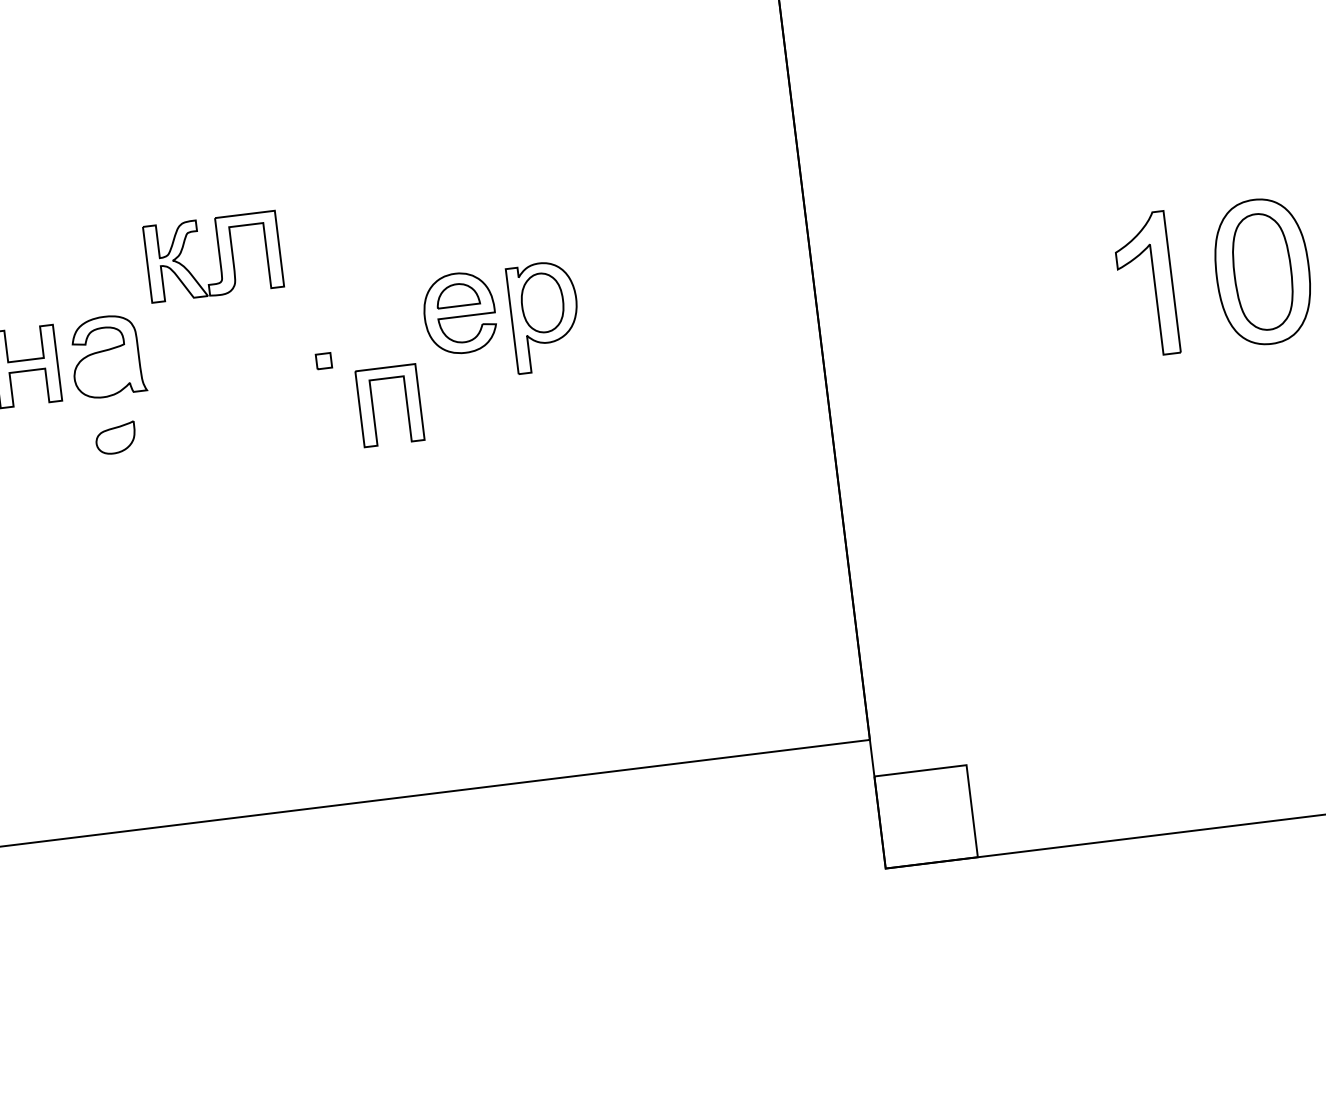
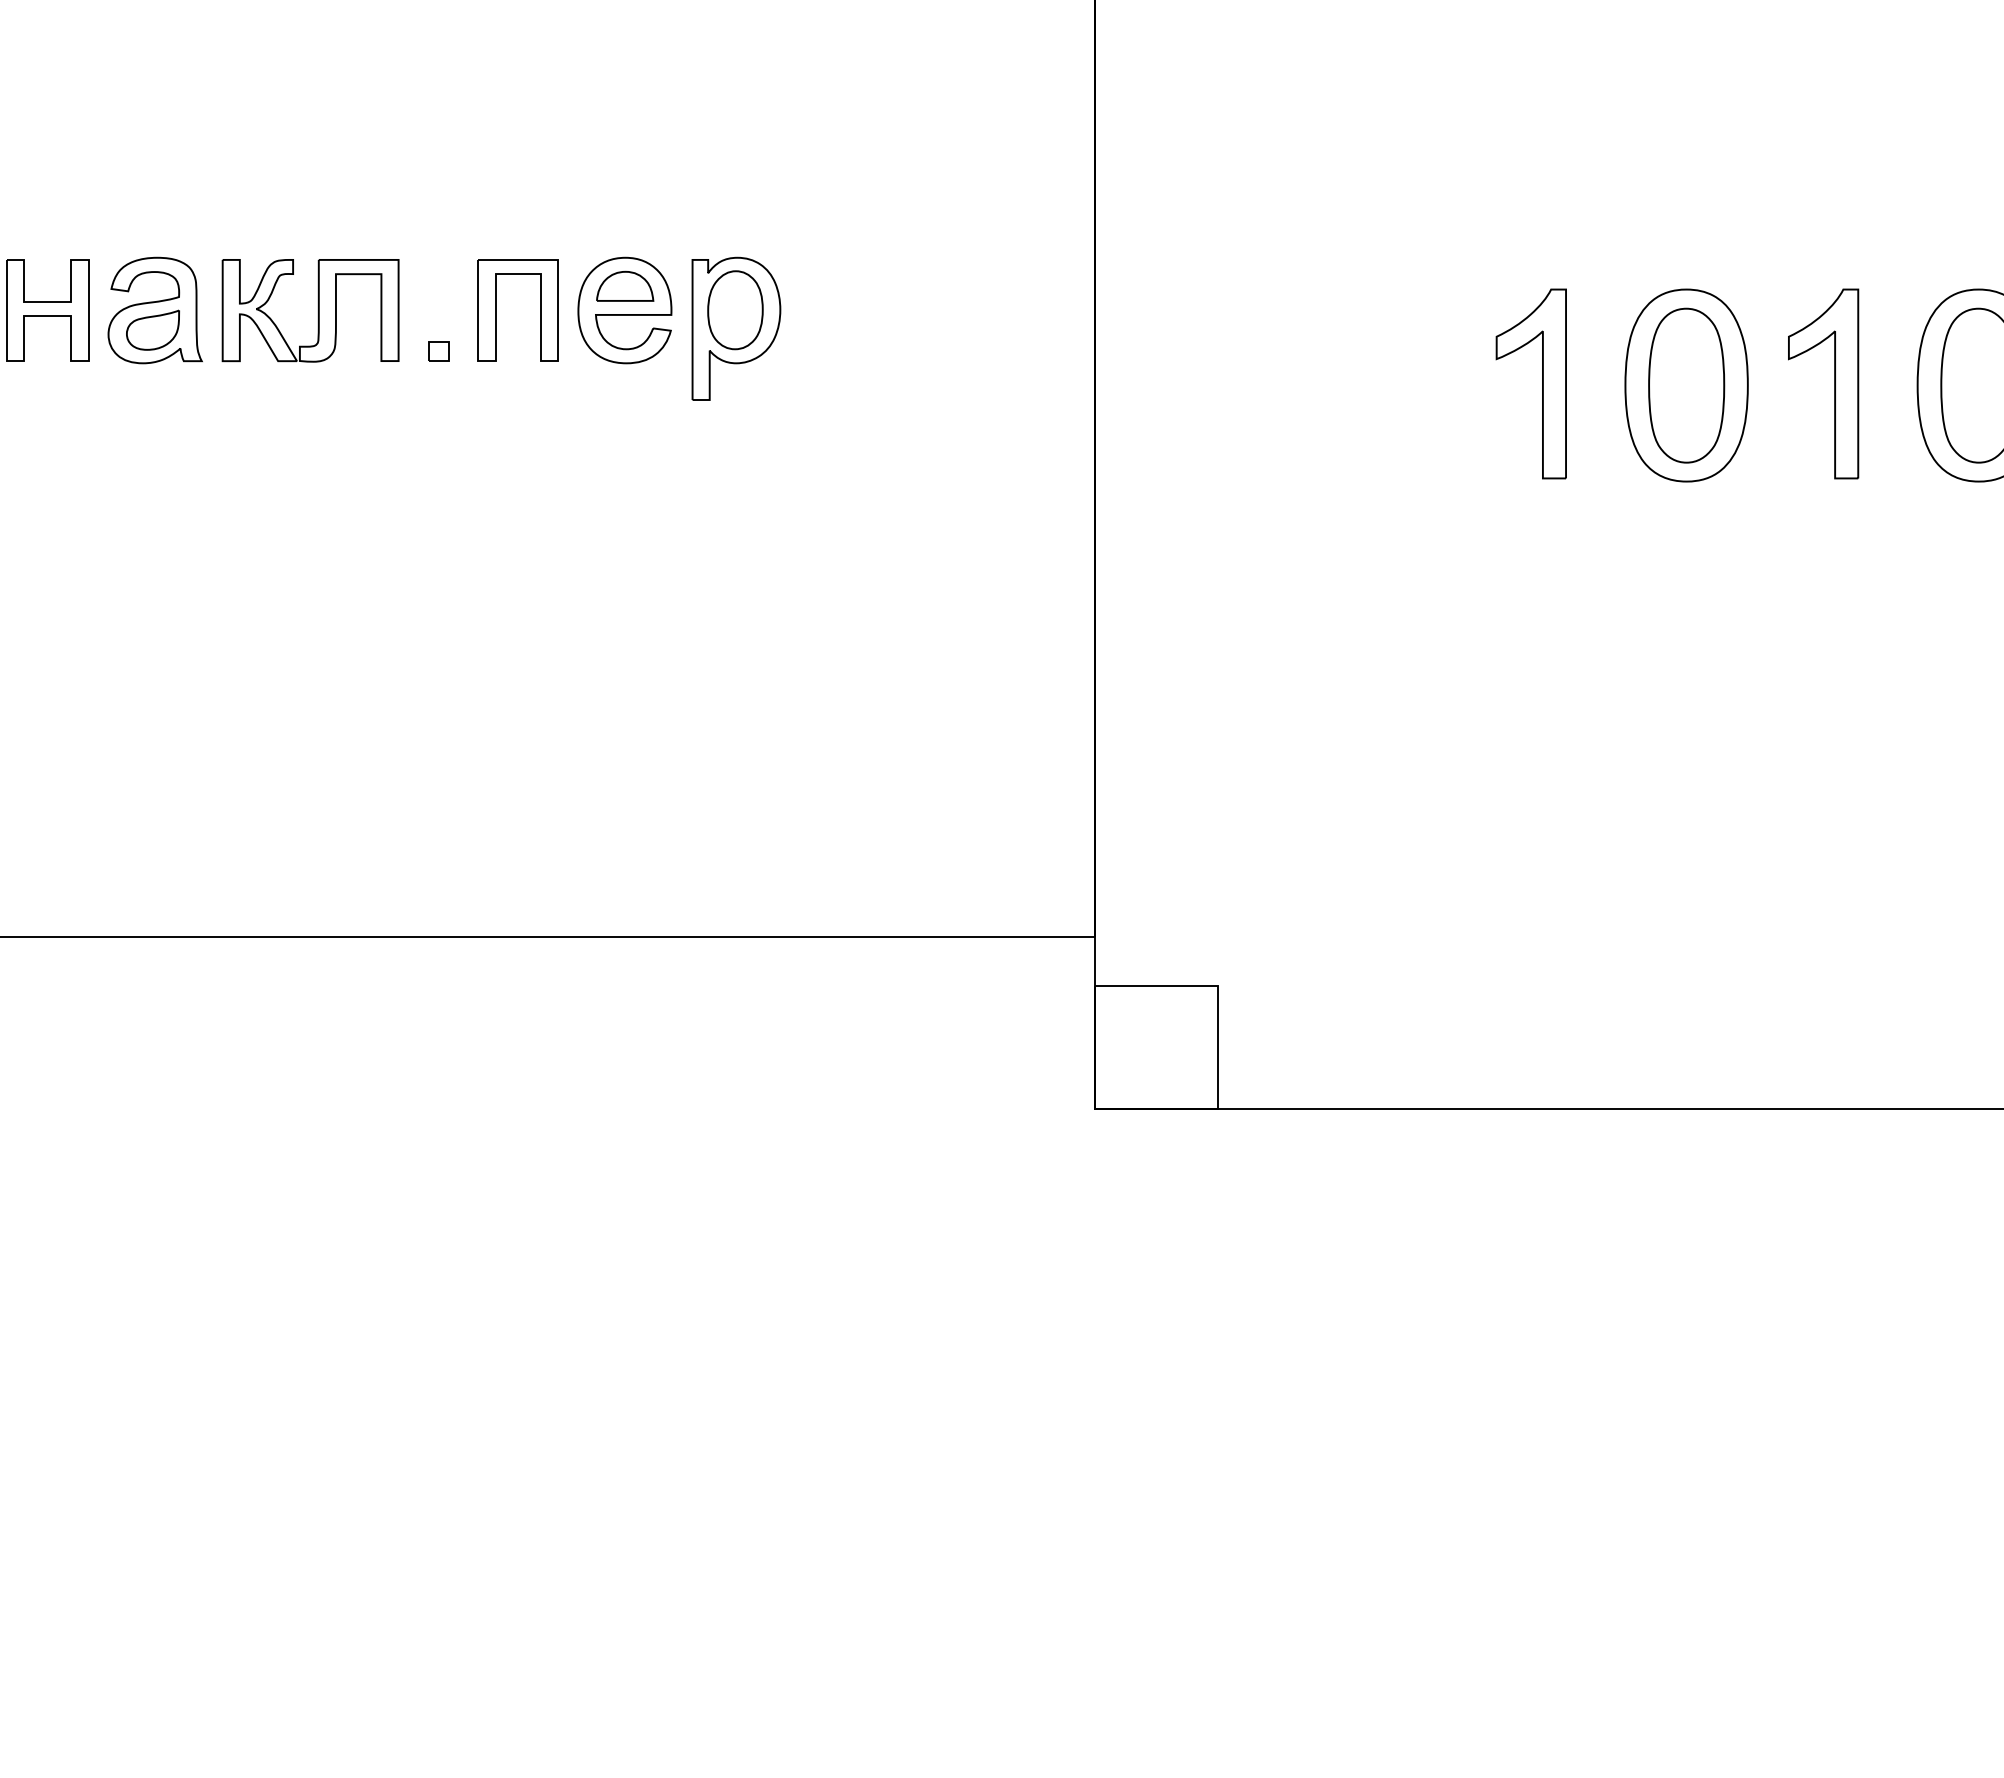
part: (218, 256) -> (317, 310), moved
part: (373, 407) -> (496, 310), moved
part: (115, 437) -> (152, 329), moved

